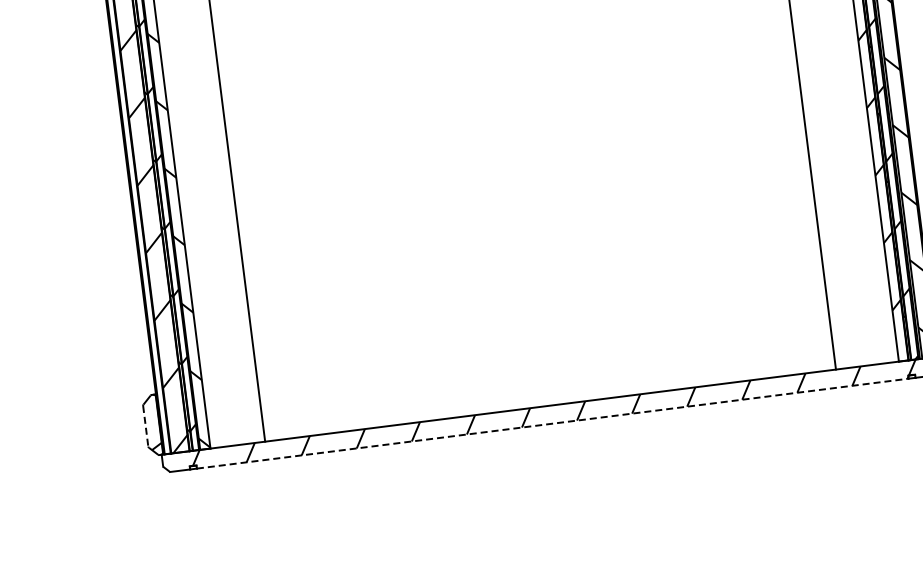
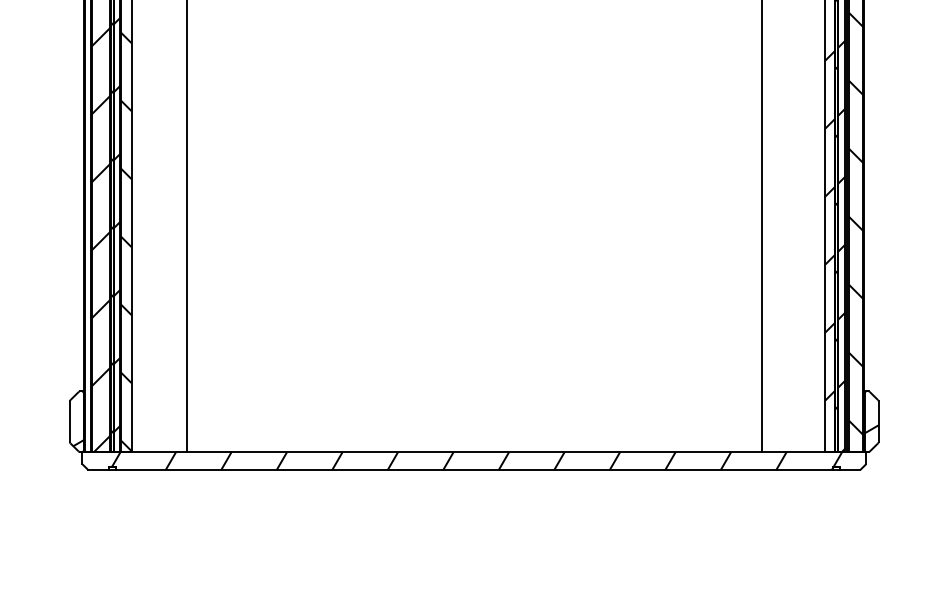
line: (553, 423) -> (474, 470), dashed -> solid
line: (146, 426) -> (70, 422), dashed -> solid

